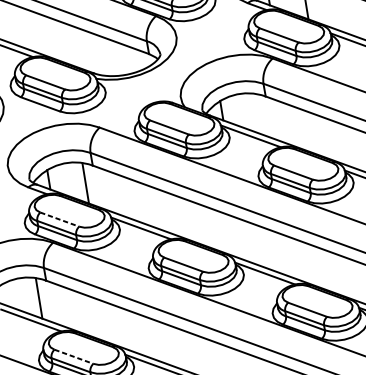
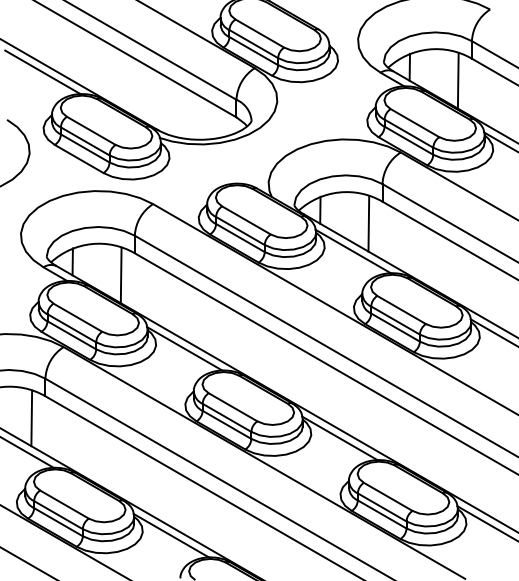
line: (258, 114) -> (368, 223), added
line: (60, 219) -> (78, 317), dashed -> solid
line: (74, 356) -> (65, 504), dashed -> solid

